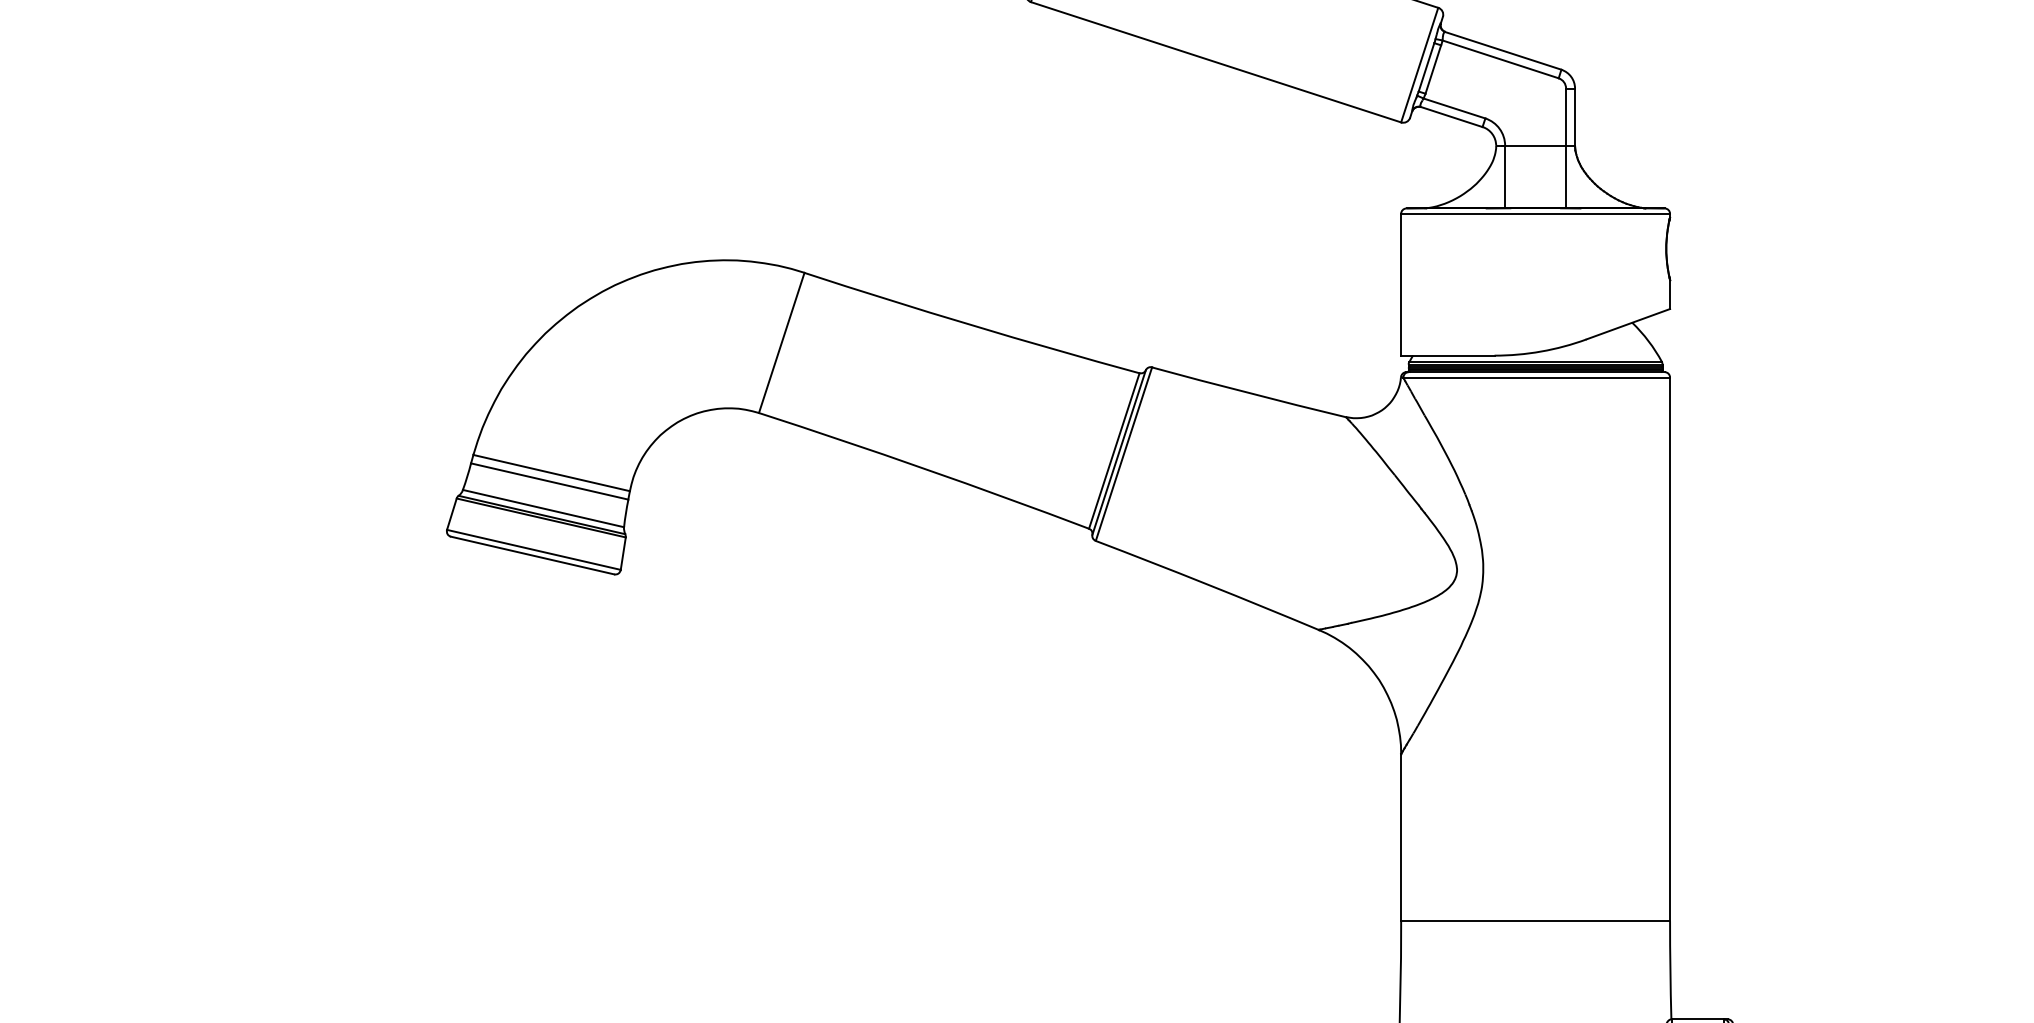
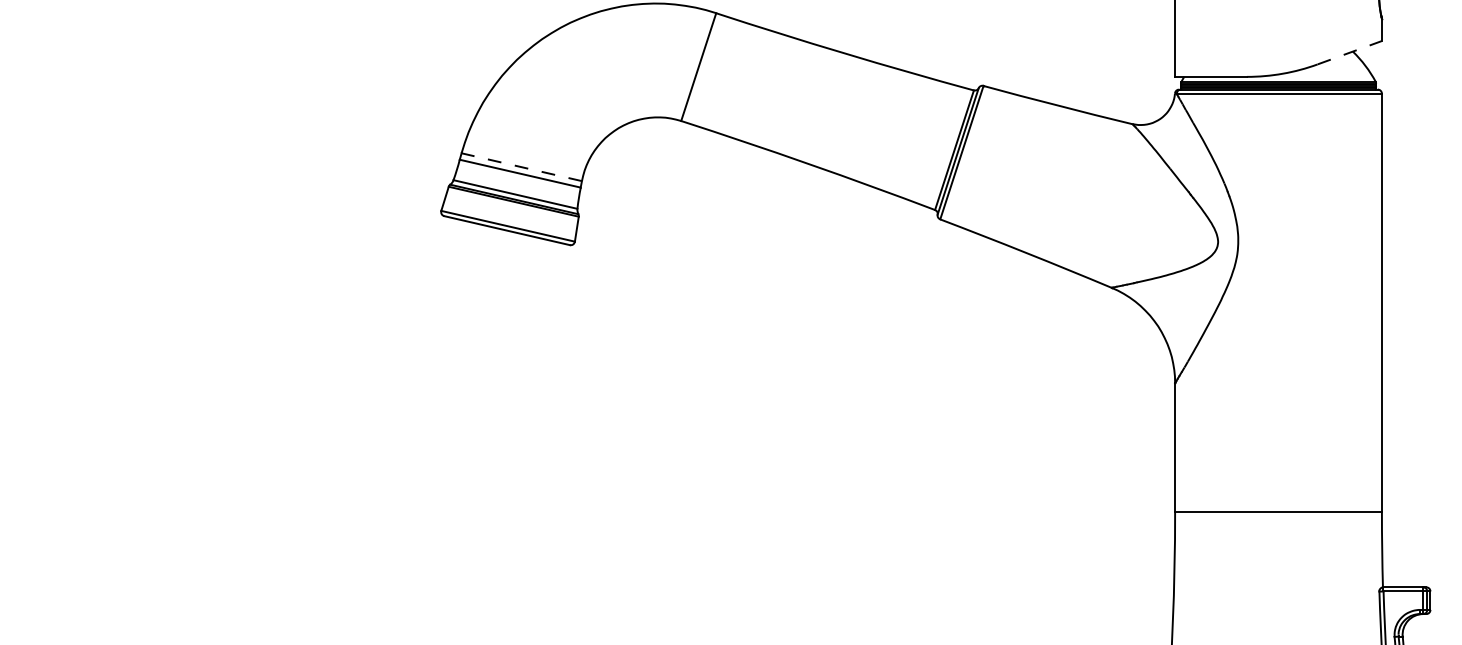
line: (1628, 324) -> (1349, 52), solid -> dashed
line: (551, 472) -> (521, 166), solid -> dashed

